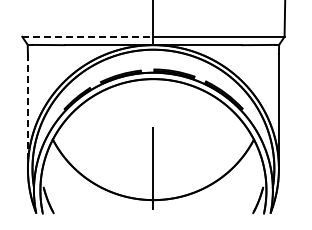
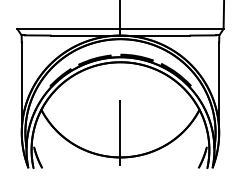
line: (87, 36) -> (68, 28), dashed -> solid
line: (27, 111) -> (21, 87), dashed -> solid

